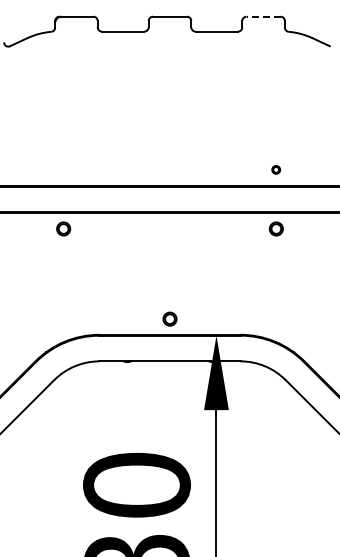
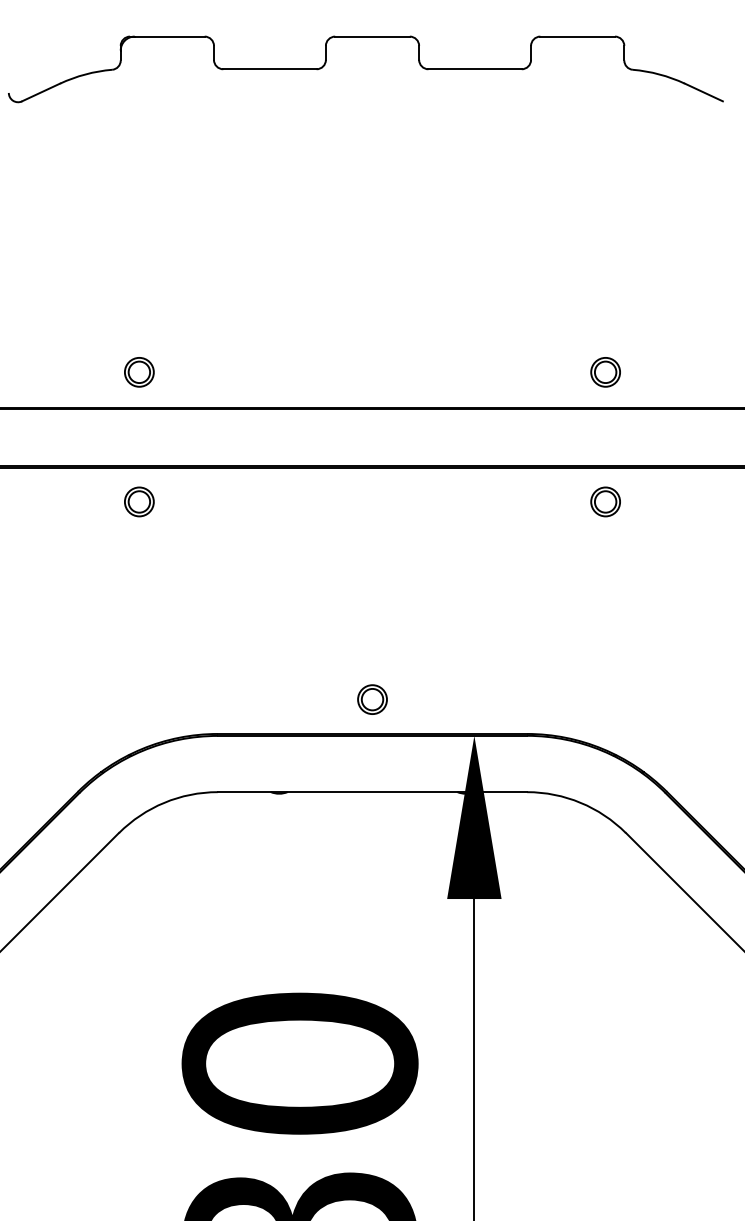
line: (263, 16) -> (577, 36), dashed -> solid
circle: (63, 169) -> (139, 371), added
circle: (275, 169) -> (603, 371), size x1.67

